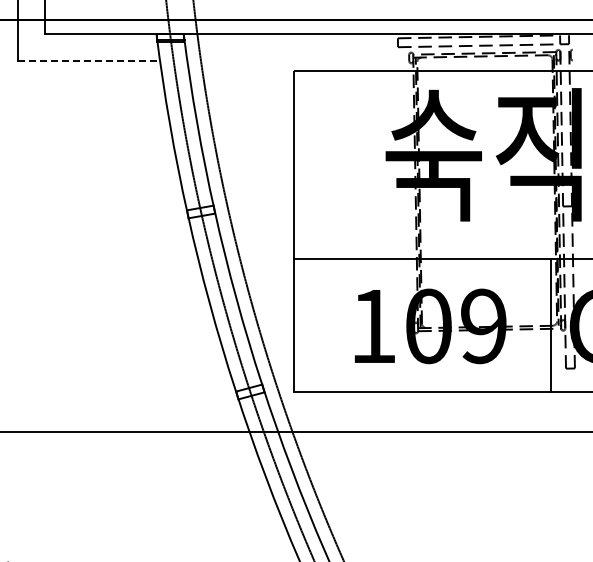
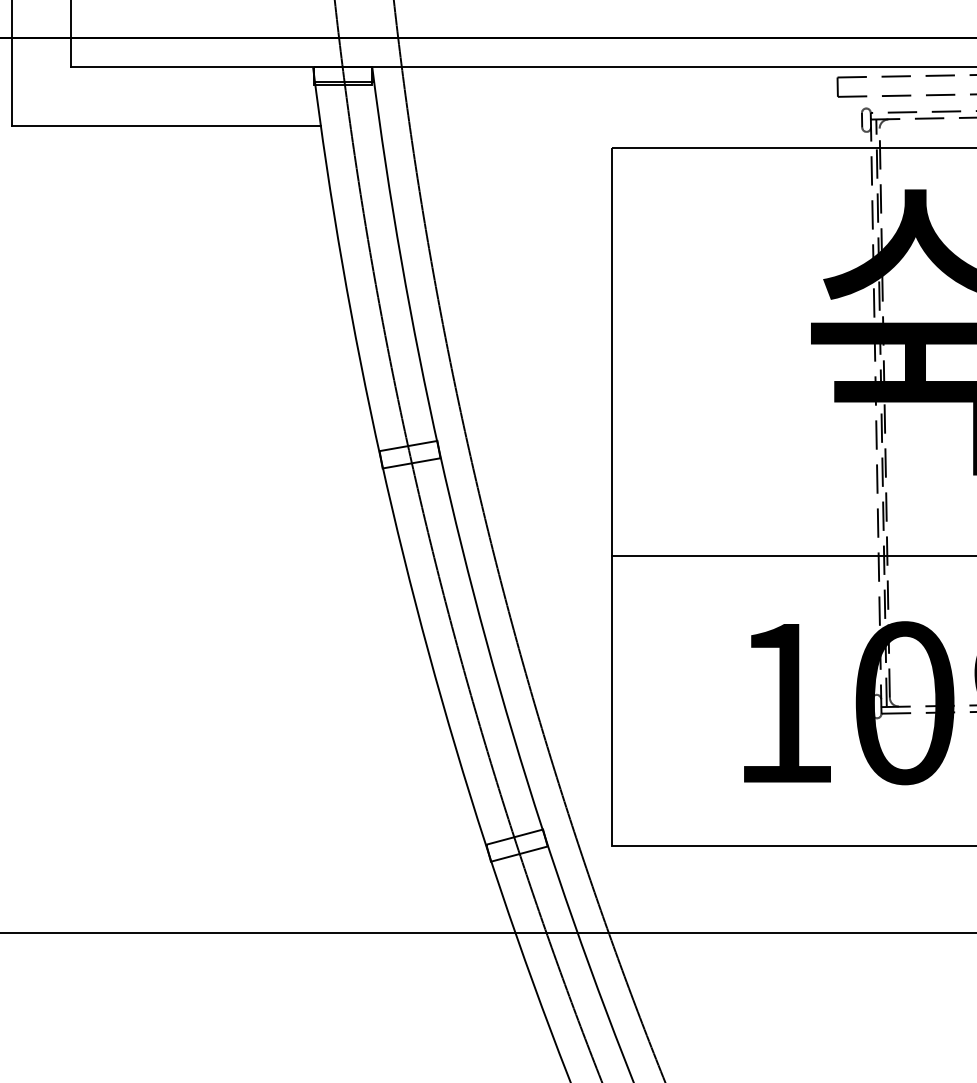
line: (89, 60) -> (167, 125), dashed -> solid

